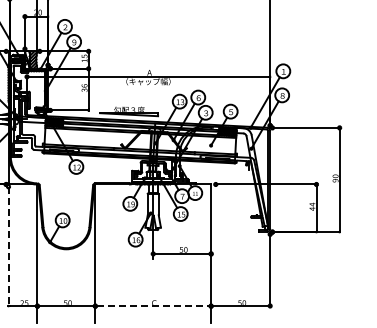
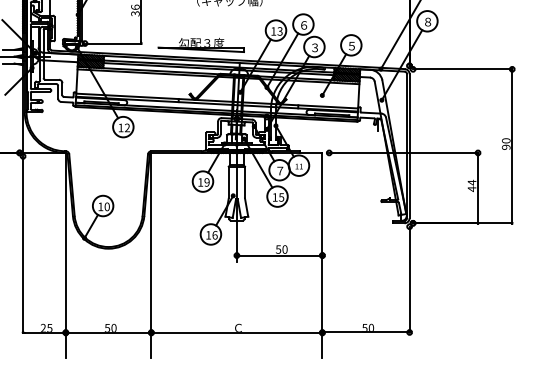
line: (8, 246) -> (23, 244), dashed -> solid
line: (153, 306) -> (237, 333), dashed -> solid

